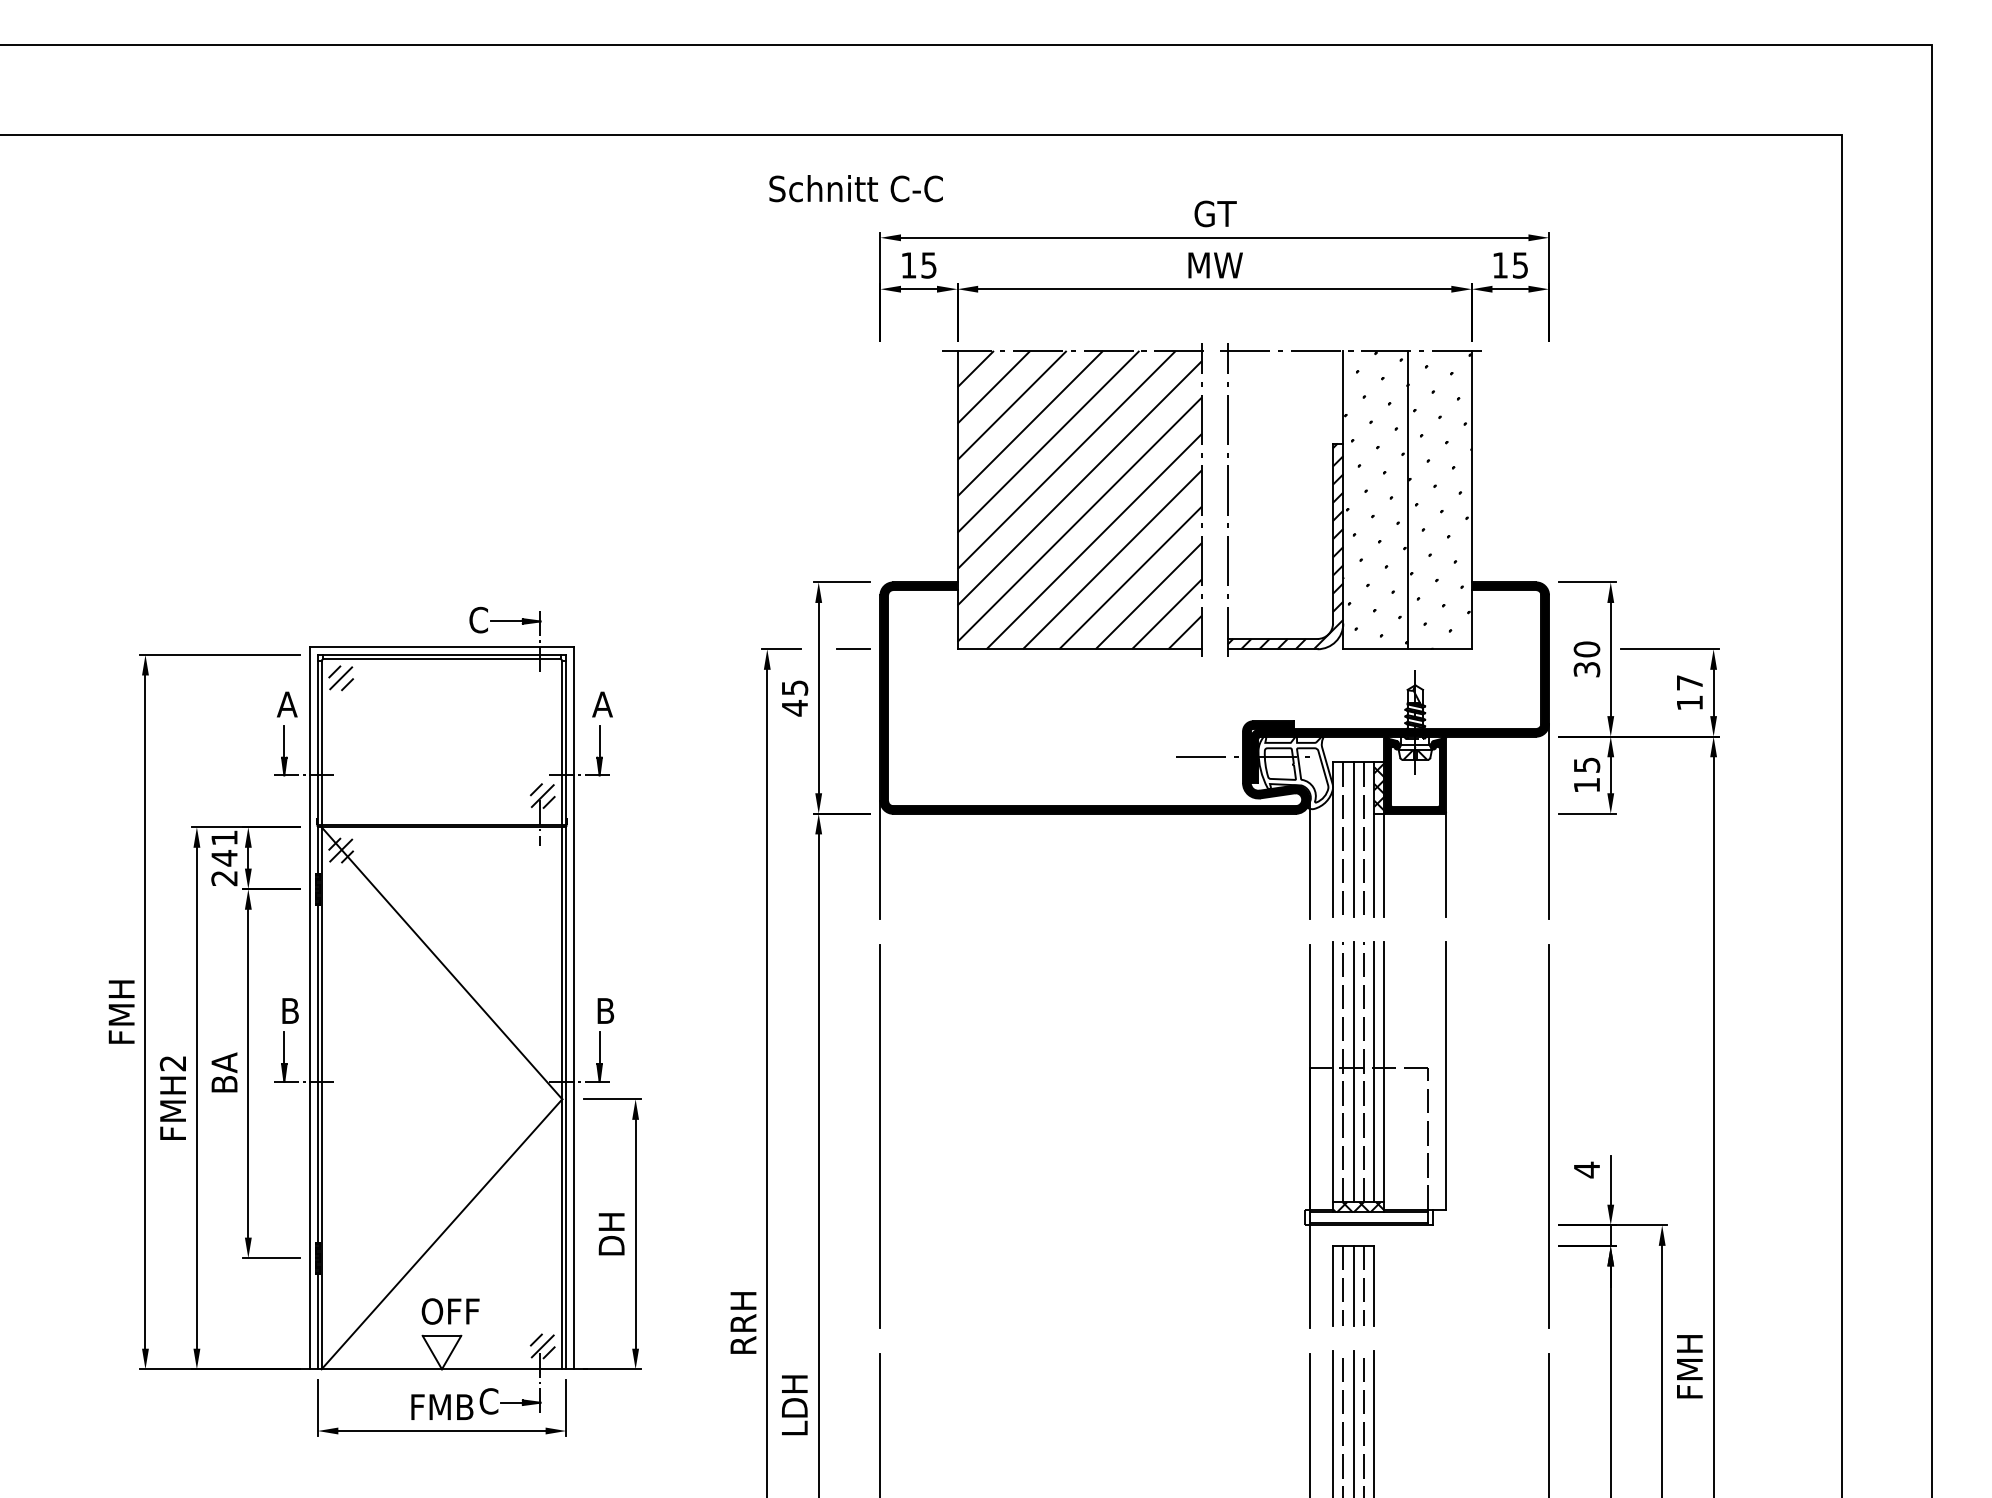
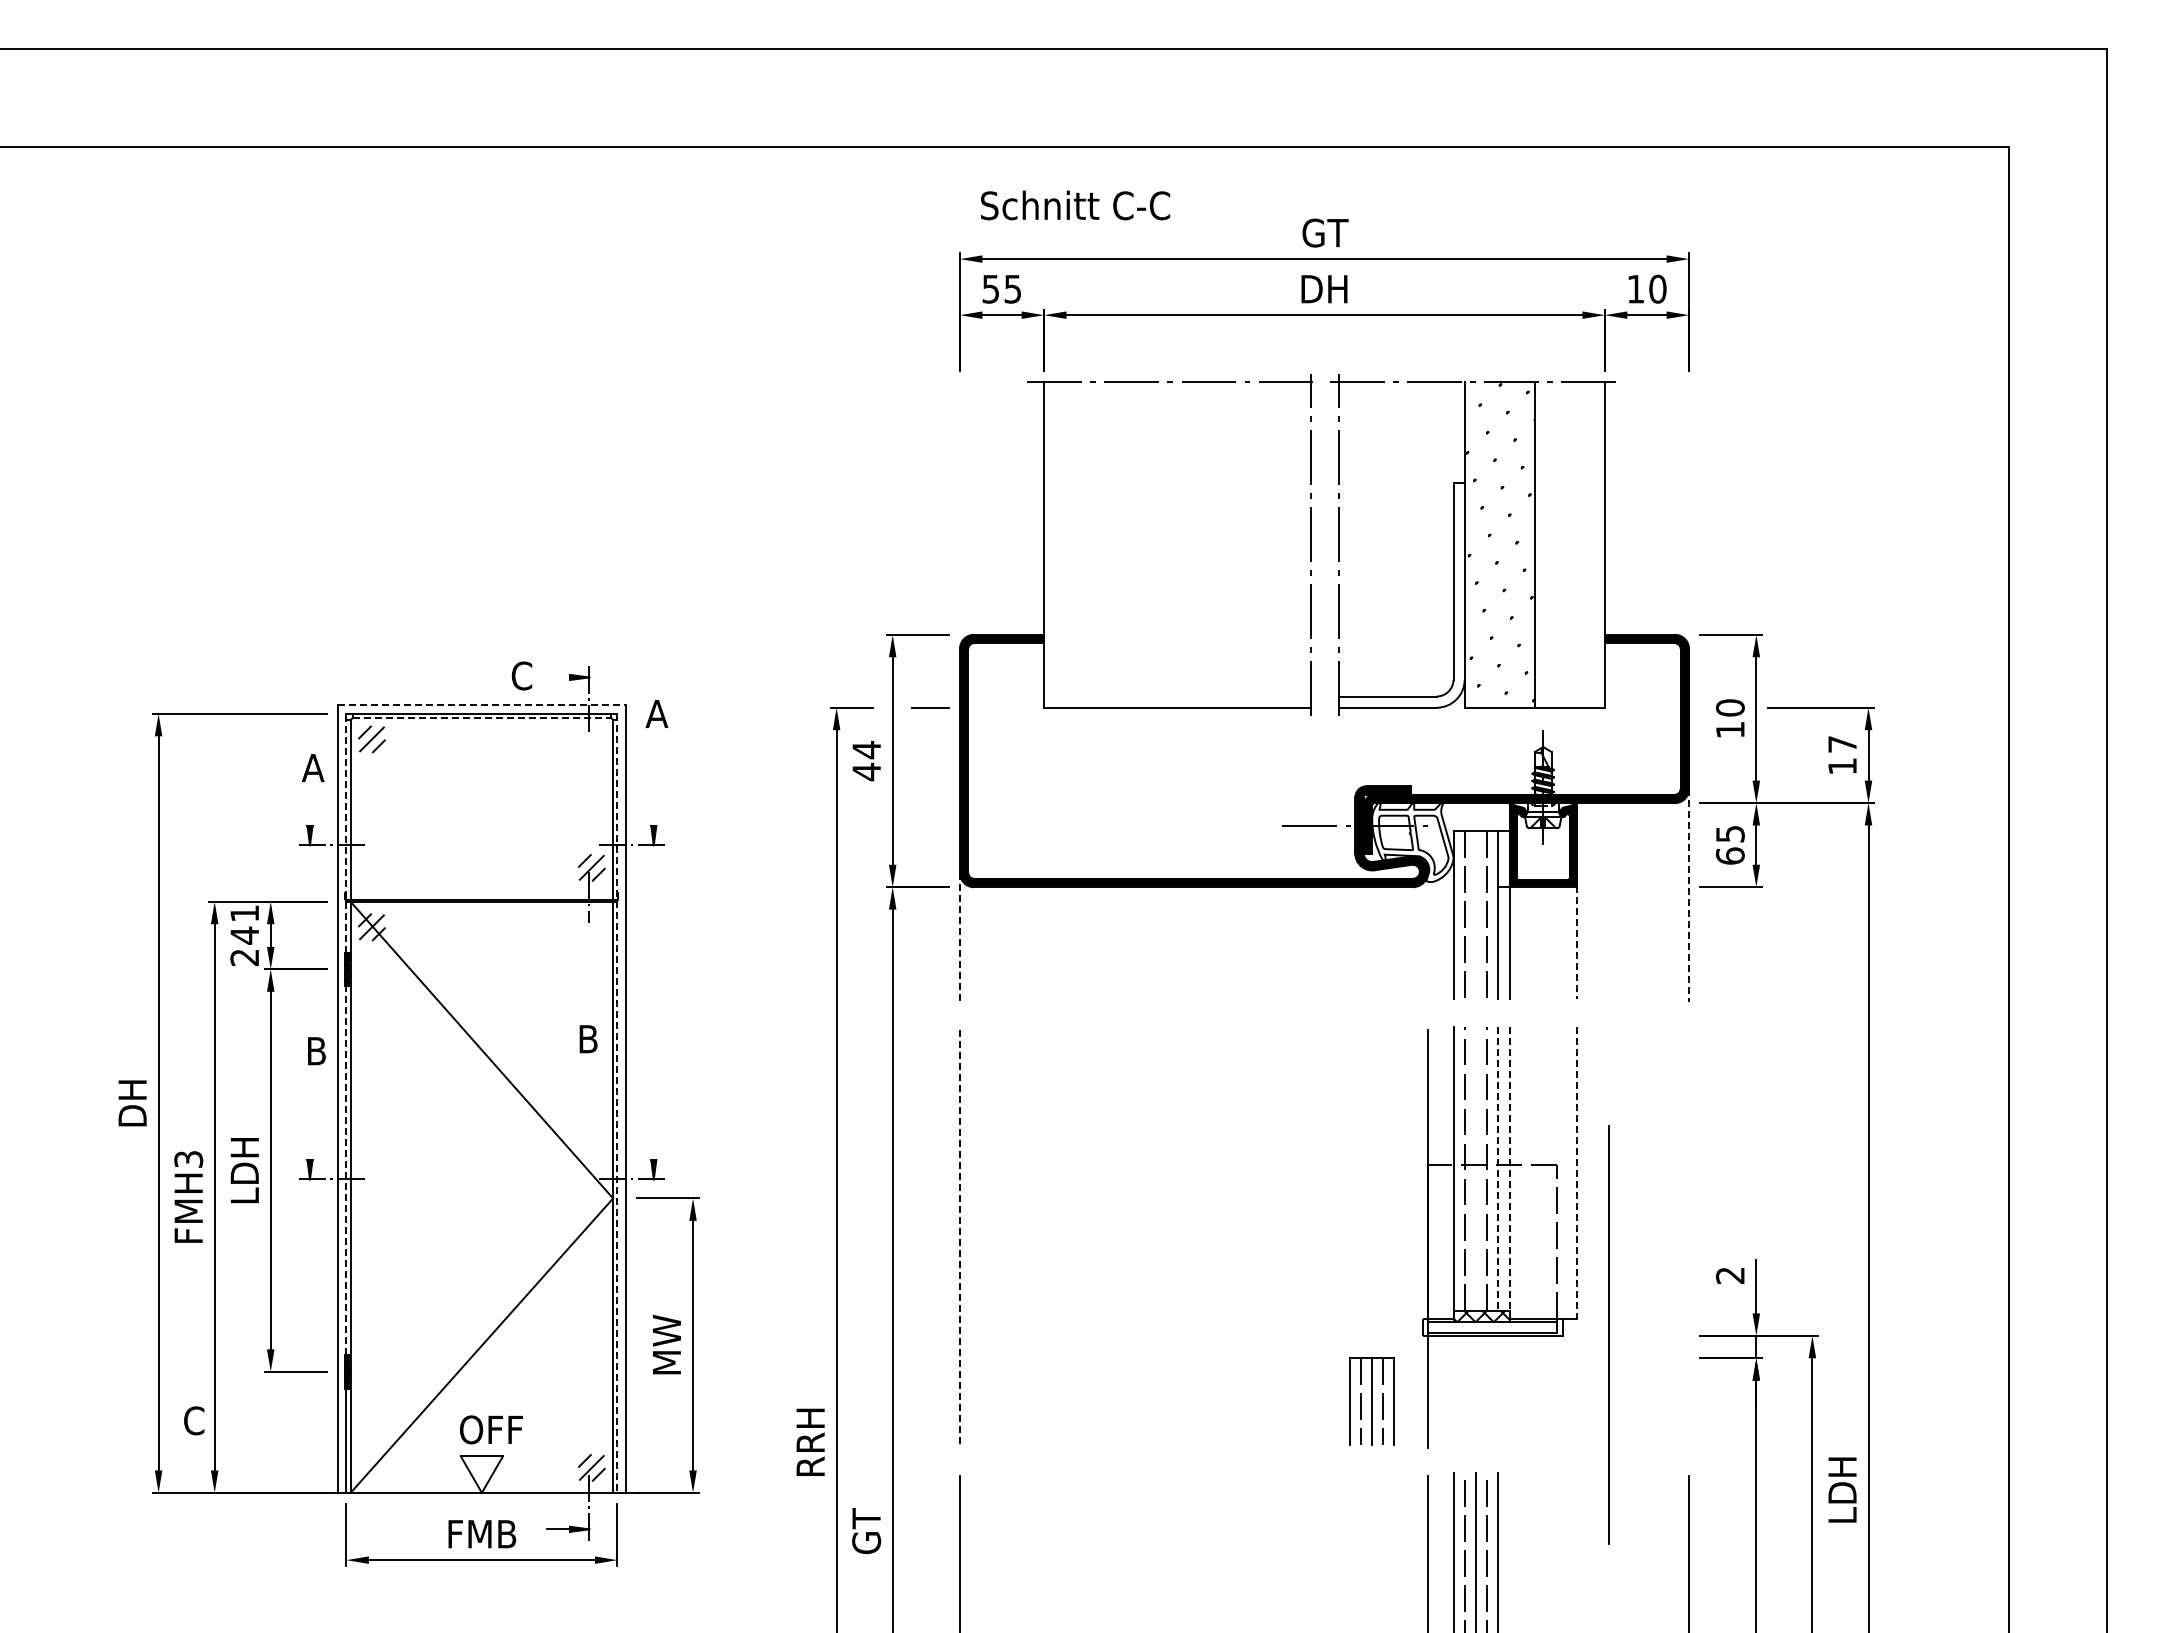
text: (856, 188) -> (1075, 205), moved
text: (1520, 264) -> (1657, 288), 15 -> 10
text: (908, 265) -> (990, 289), 15 -> 55
text: (1215, 265) -> (1325, 289), MW -> DH
hatch: (1079, 499) -> (1177, 544), removed
hatch: (1439, 501) -> (1569, 546), removed
hatch: (1285, 546) -> (1401, 595), removed
line: (506, 621) -> (552, 677), removed
line: (441, 647) -> (481, 705), solid -> dashed
line: (442, 659) -> (482, 718), solid -> dashed
text: (1586, 669) -> (1729, 729), 30 -> 10
text: (794, 688) -> (866, 750), 45 -> 44
text: (602, 704) -> (656, 713), moved
line: (284, 741) -> (310, 808), removed
line: (599, 741) -> (653, 808), removed
line: (317, 763) -> (346, 832), solid -> dashed
text: (1586, 784) -> (1729, 855), 15 -> 65
hatch: (1378, 788) -> (1503, 859), removed
line: (1549, 821) -> (1689, 895), solid -> dashed
line: (1353, 839) -> (1475, 915), removed
line: (1310, 859) -> (1428, 936), removed
line: (879, 860) -> (959, 938), solid -> dashed
line: (1445, 864) -> (1576, 942), solid -> dashed
text: (121, 1011) -> (132, 1102), FMH -> DH
text: (290, 1011) -> (316, 1051), moved
text: (605, 1011) -> (588, 1039), moved
line: (566, 1012) -> (617, 1103), solid -> dashed
line: (284, 1047) -> (310, 1142), removed
line: (599, 1047) -> (653, 1142), removed
text: (172, 1063) -> (188, 1159), FMH2 -> FMH3
line: (1353, 1071) -> (1475, 1168), removed
line: (1374, 1072) -> (1498, 1169), solid -> dashed
line: (1384, 1072) -> (1509, 1169), solid -> dashed
text: (224, 1073) -> (244, 1170), BA -> LDH
line: (317, 1073) -> (346, 1170), solid -> dashed
line: (1445, 1076) -> (1576, 1173), solid -> dashed
line: (879, 1136) -> (959, 1239), solid -> dashed
line: (1548, 1136) -> (1608, 1334), moved
text: (1586, 1169) -> (1729, 1275), 4 -> 2
text: (611, 1233) -> (666, 1344), DH -> MW
part: (1353, 1285) -> (1371, 1401), moved
text: (1689, 1366) -> (1842, 1489), FMH -> LDH
text: (489, 1401) -> (194, 1420), moved
text: (794, 1404) -> (866, 1531), LDH -> GT

